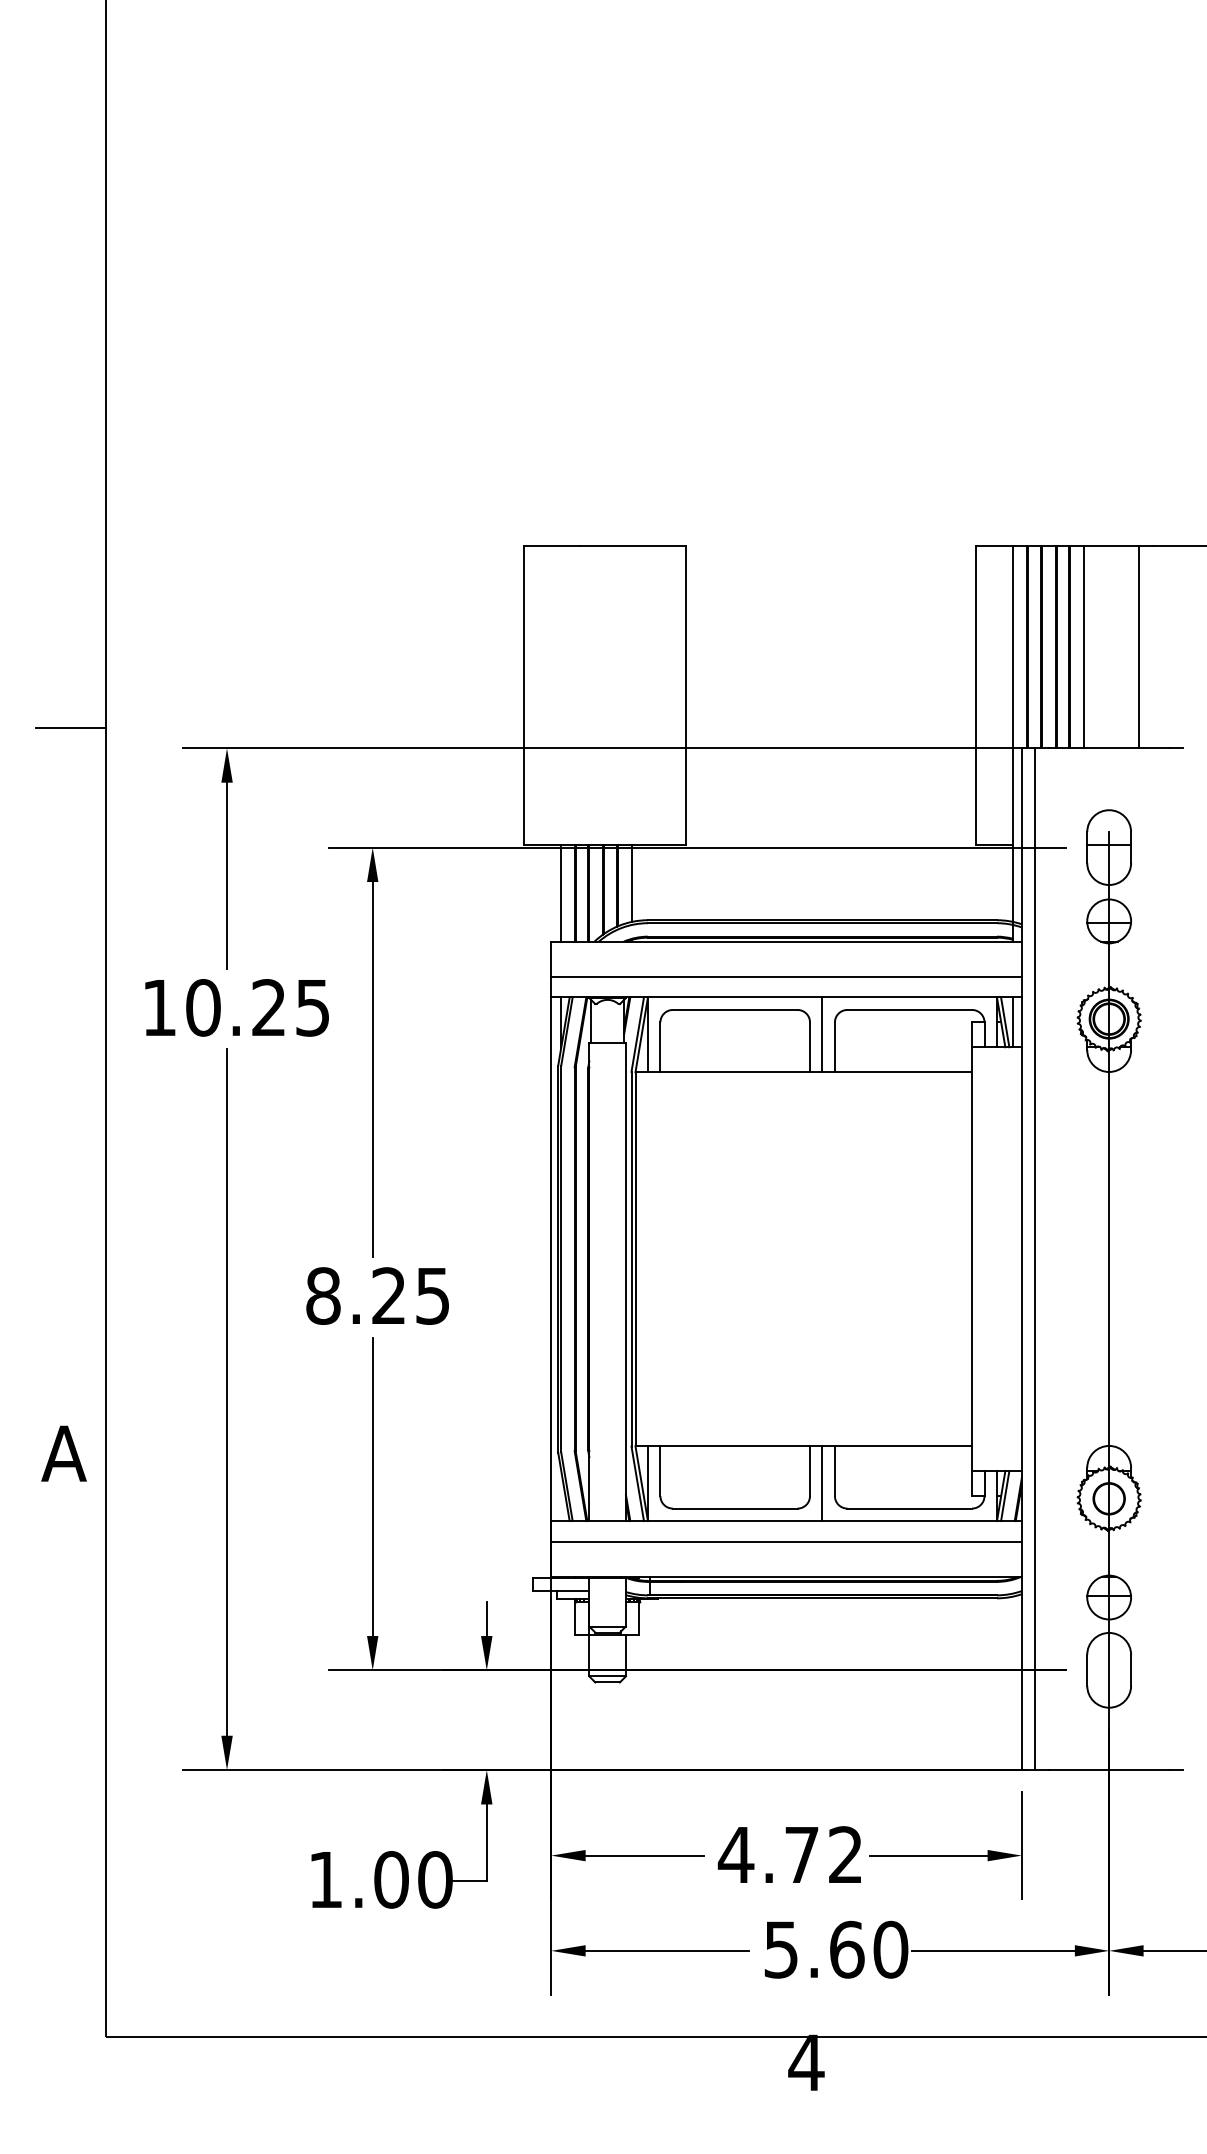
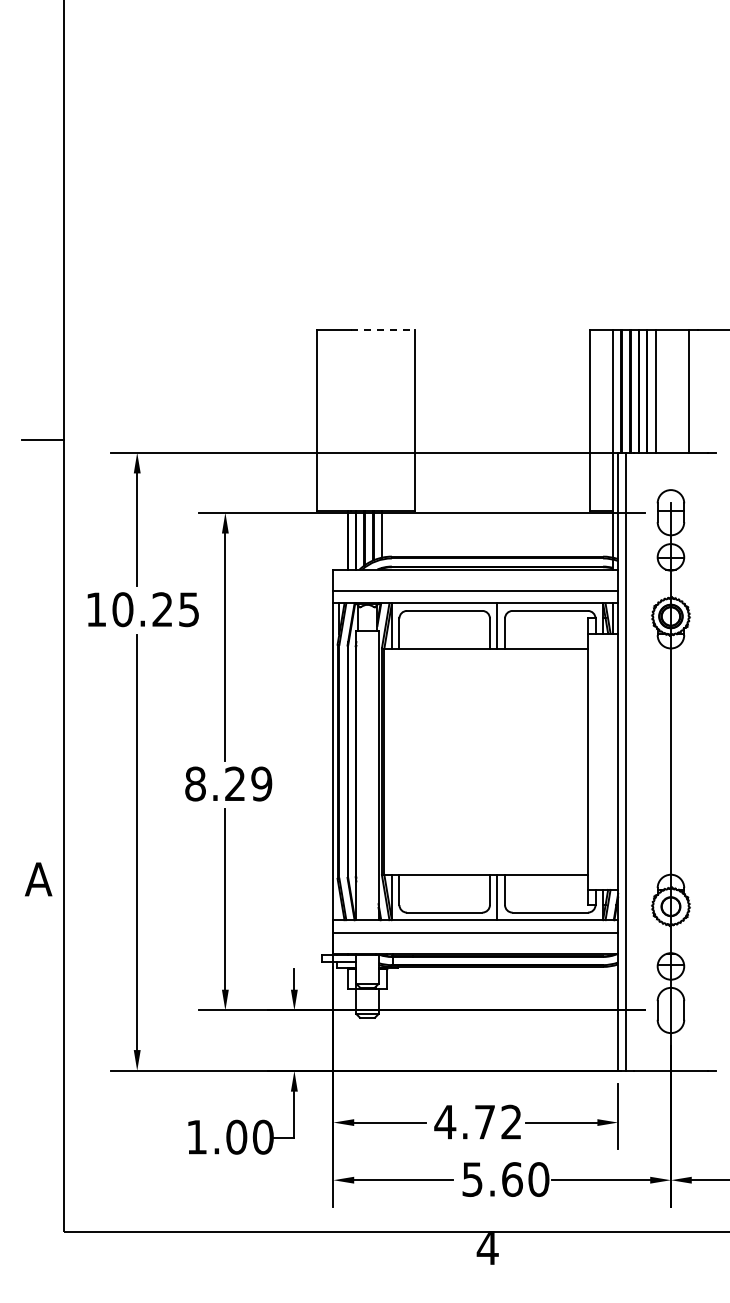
line: (634, 546) -> (383, 330), solid -> dashed
line: (561, 893) -> (339, 540), removed
text: (432, 1295) -> (261, 783), 8.25 -> 8.29

